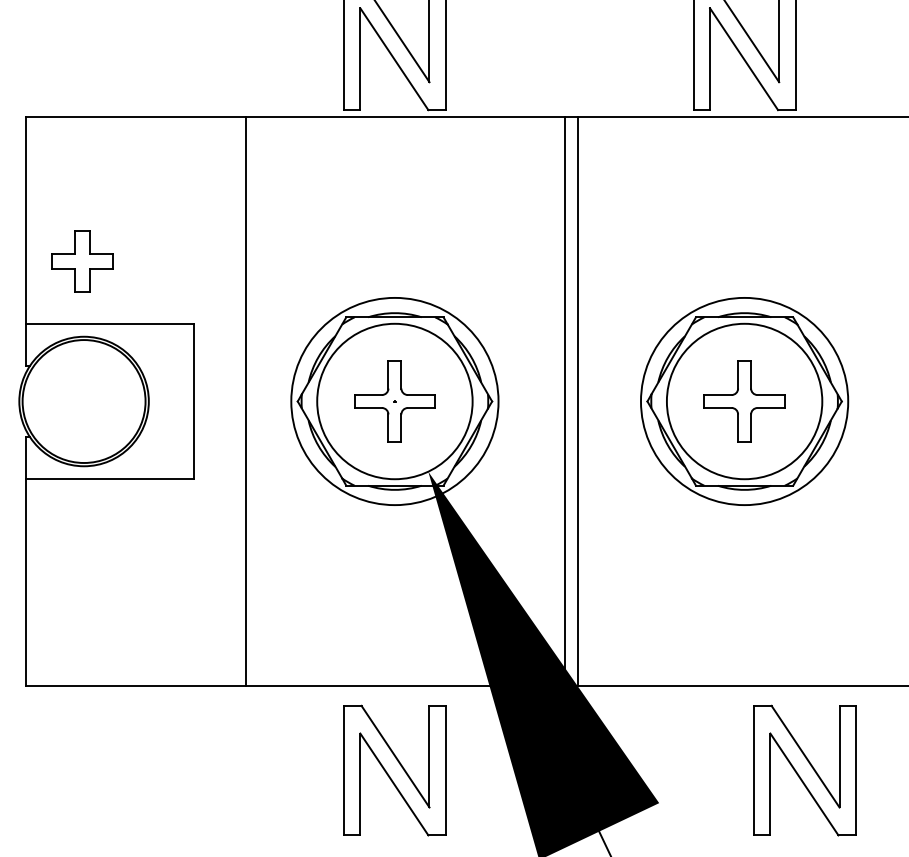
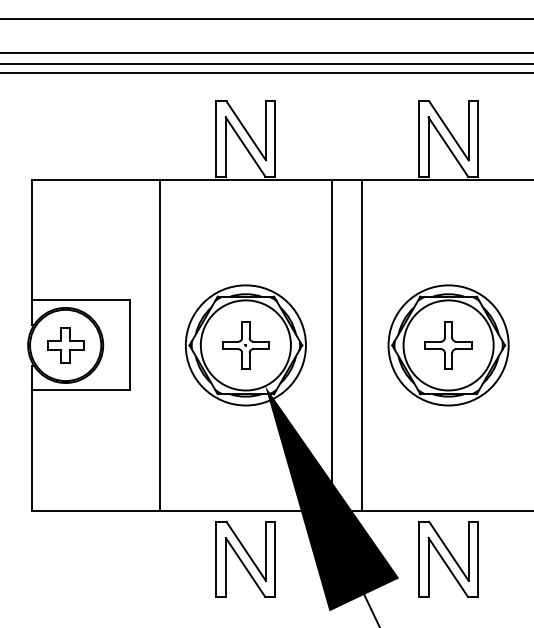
part: (82, 261) -> (65, 345), moved
line: (565, 401) -> (362, 345), moved
line: (578, 401) -> (332, 345), moved
part: (804, 769) -> (448, 558), moved

